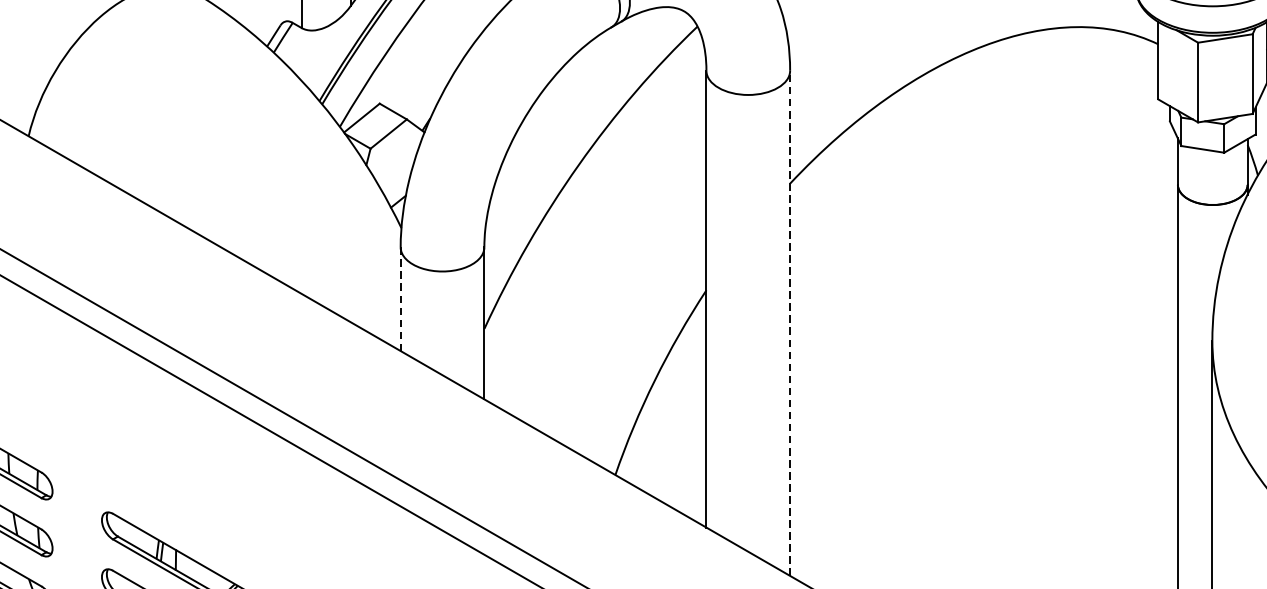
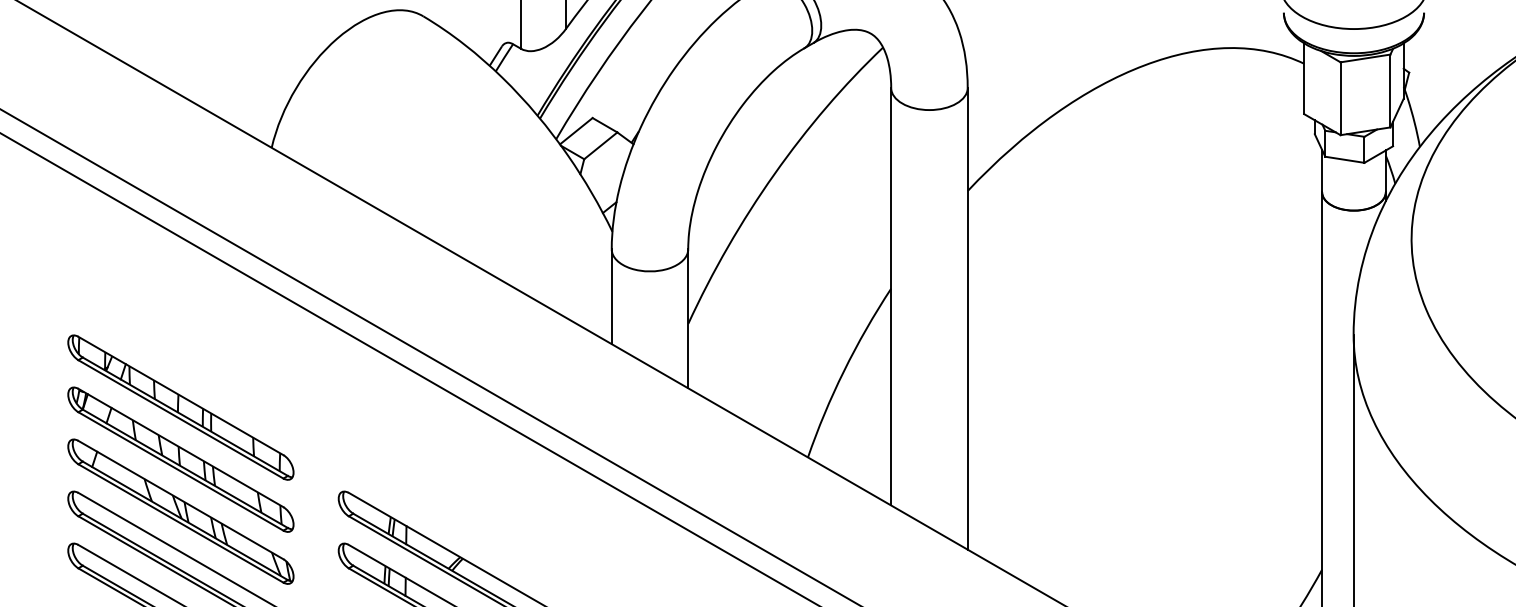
line: (400, 300) -> (611, 297), dashed -> solid
line: (789, 323) -> (967, 318), dashed -> solid

